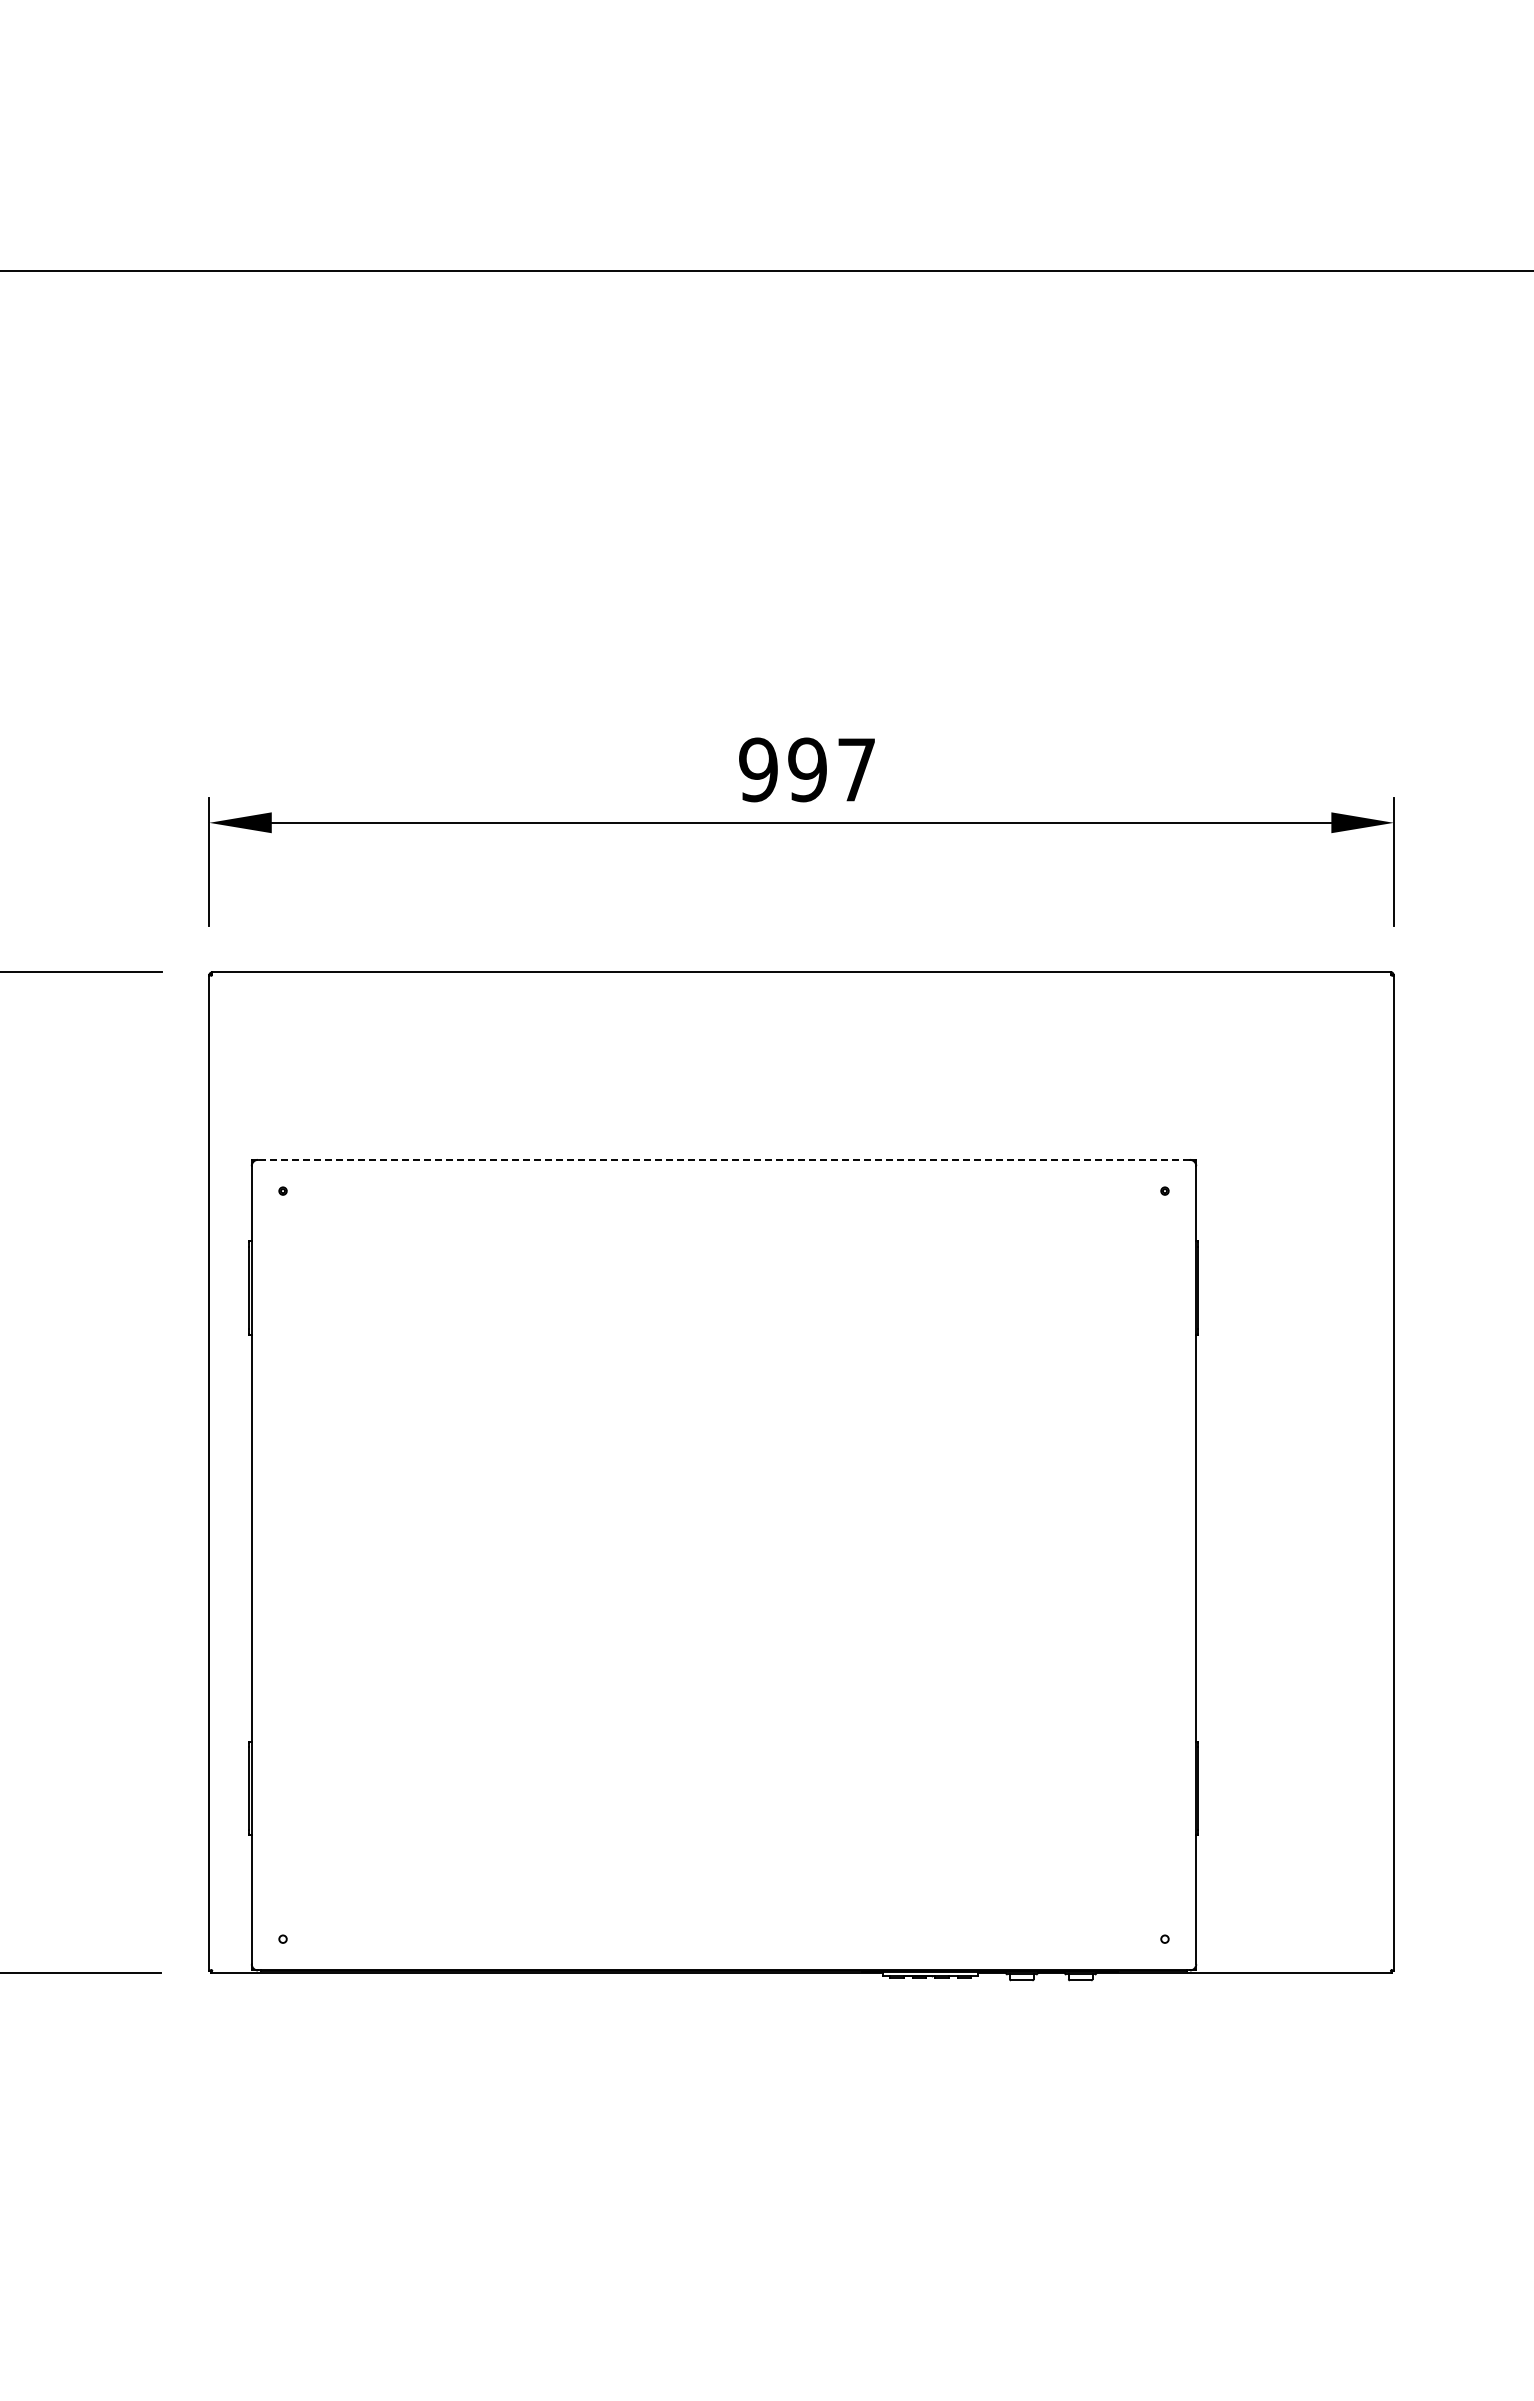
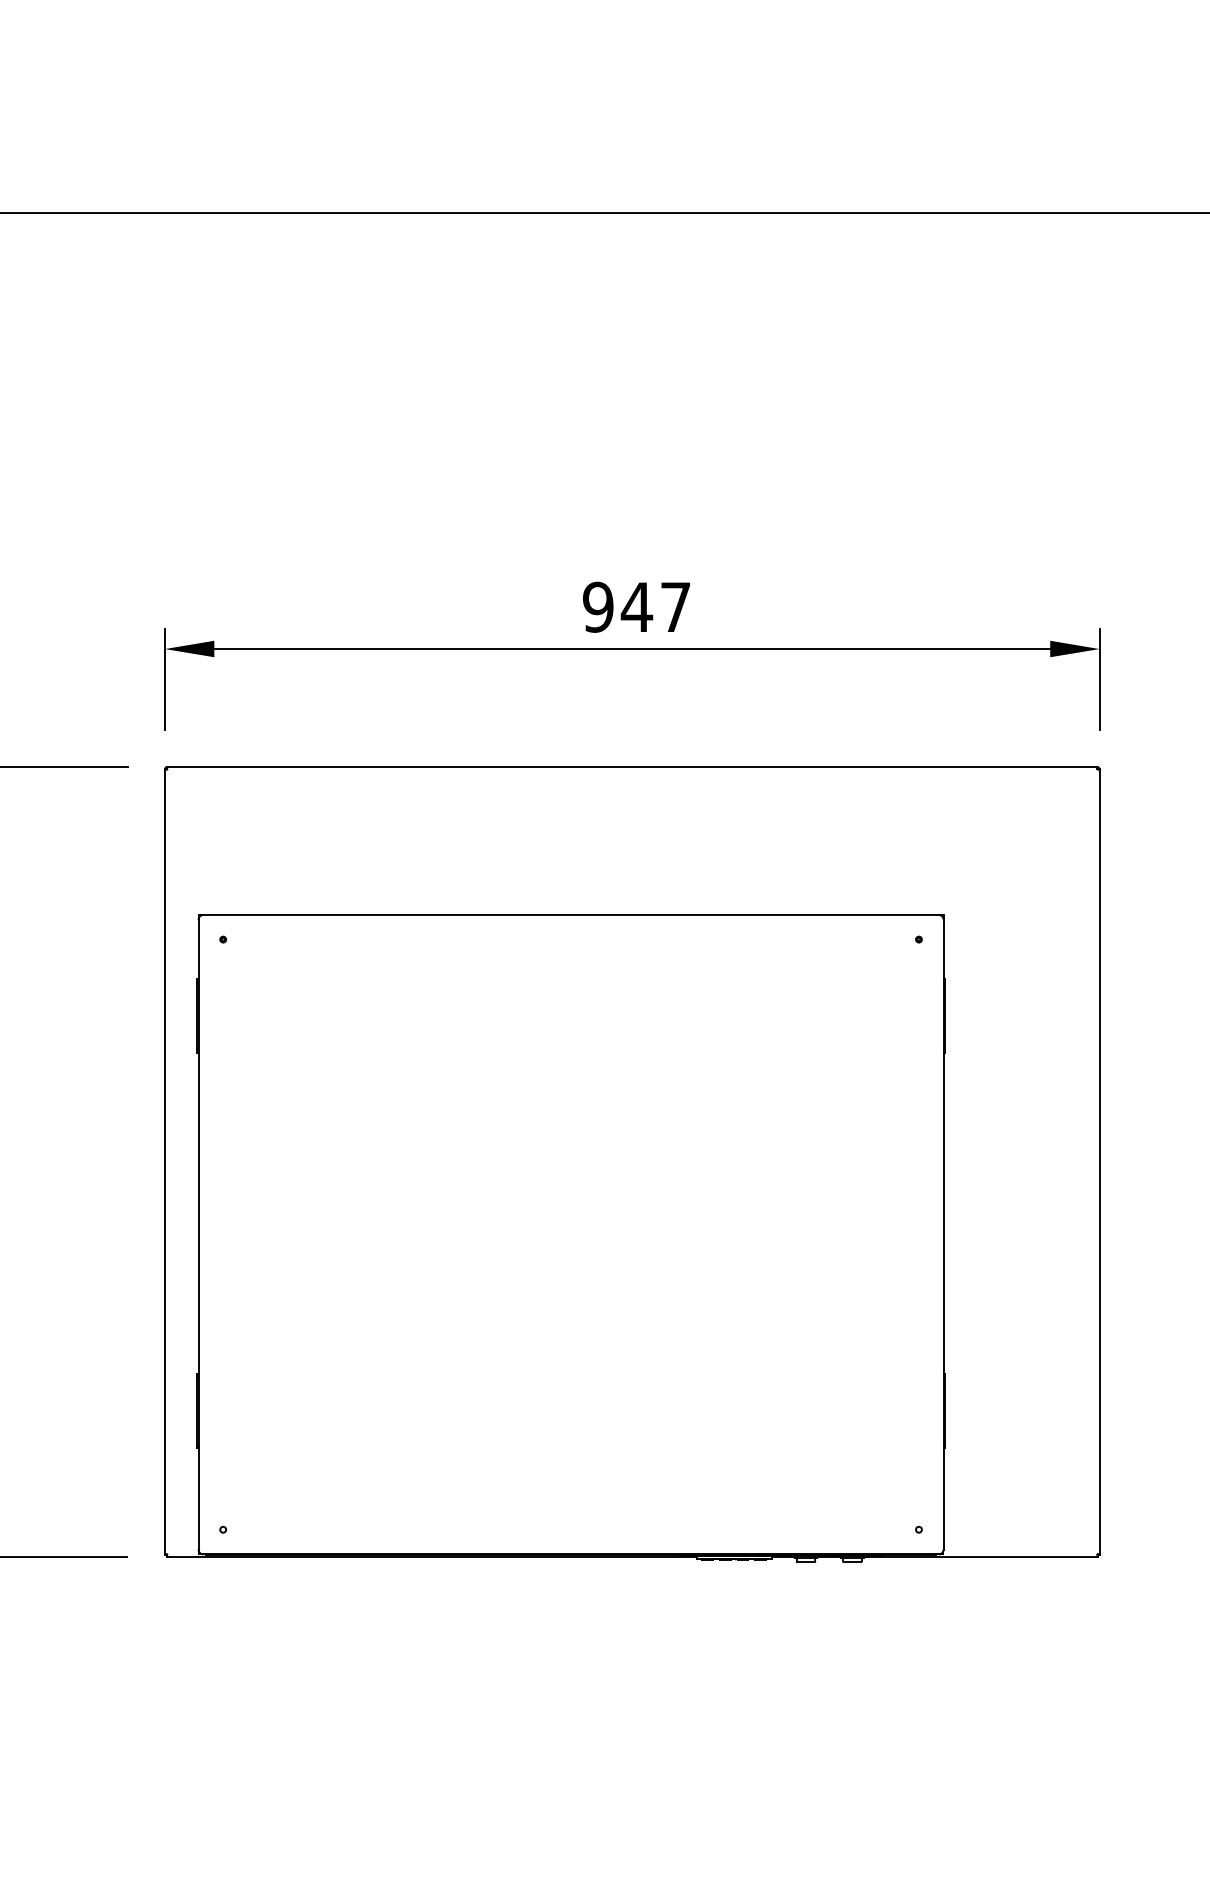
text: (807, 769) -> (636, 606), 997 -> 947
line: (724, 1159) -> (571, 914), dashed -> solid

